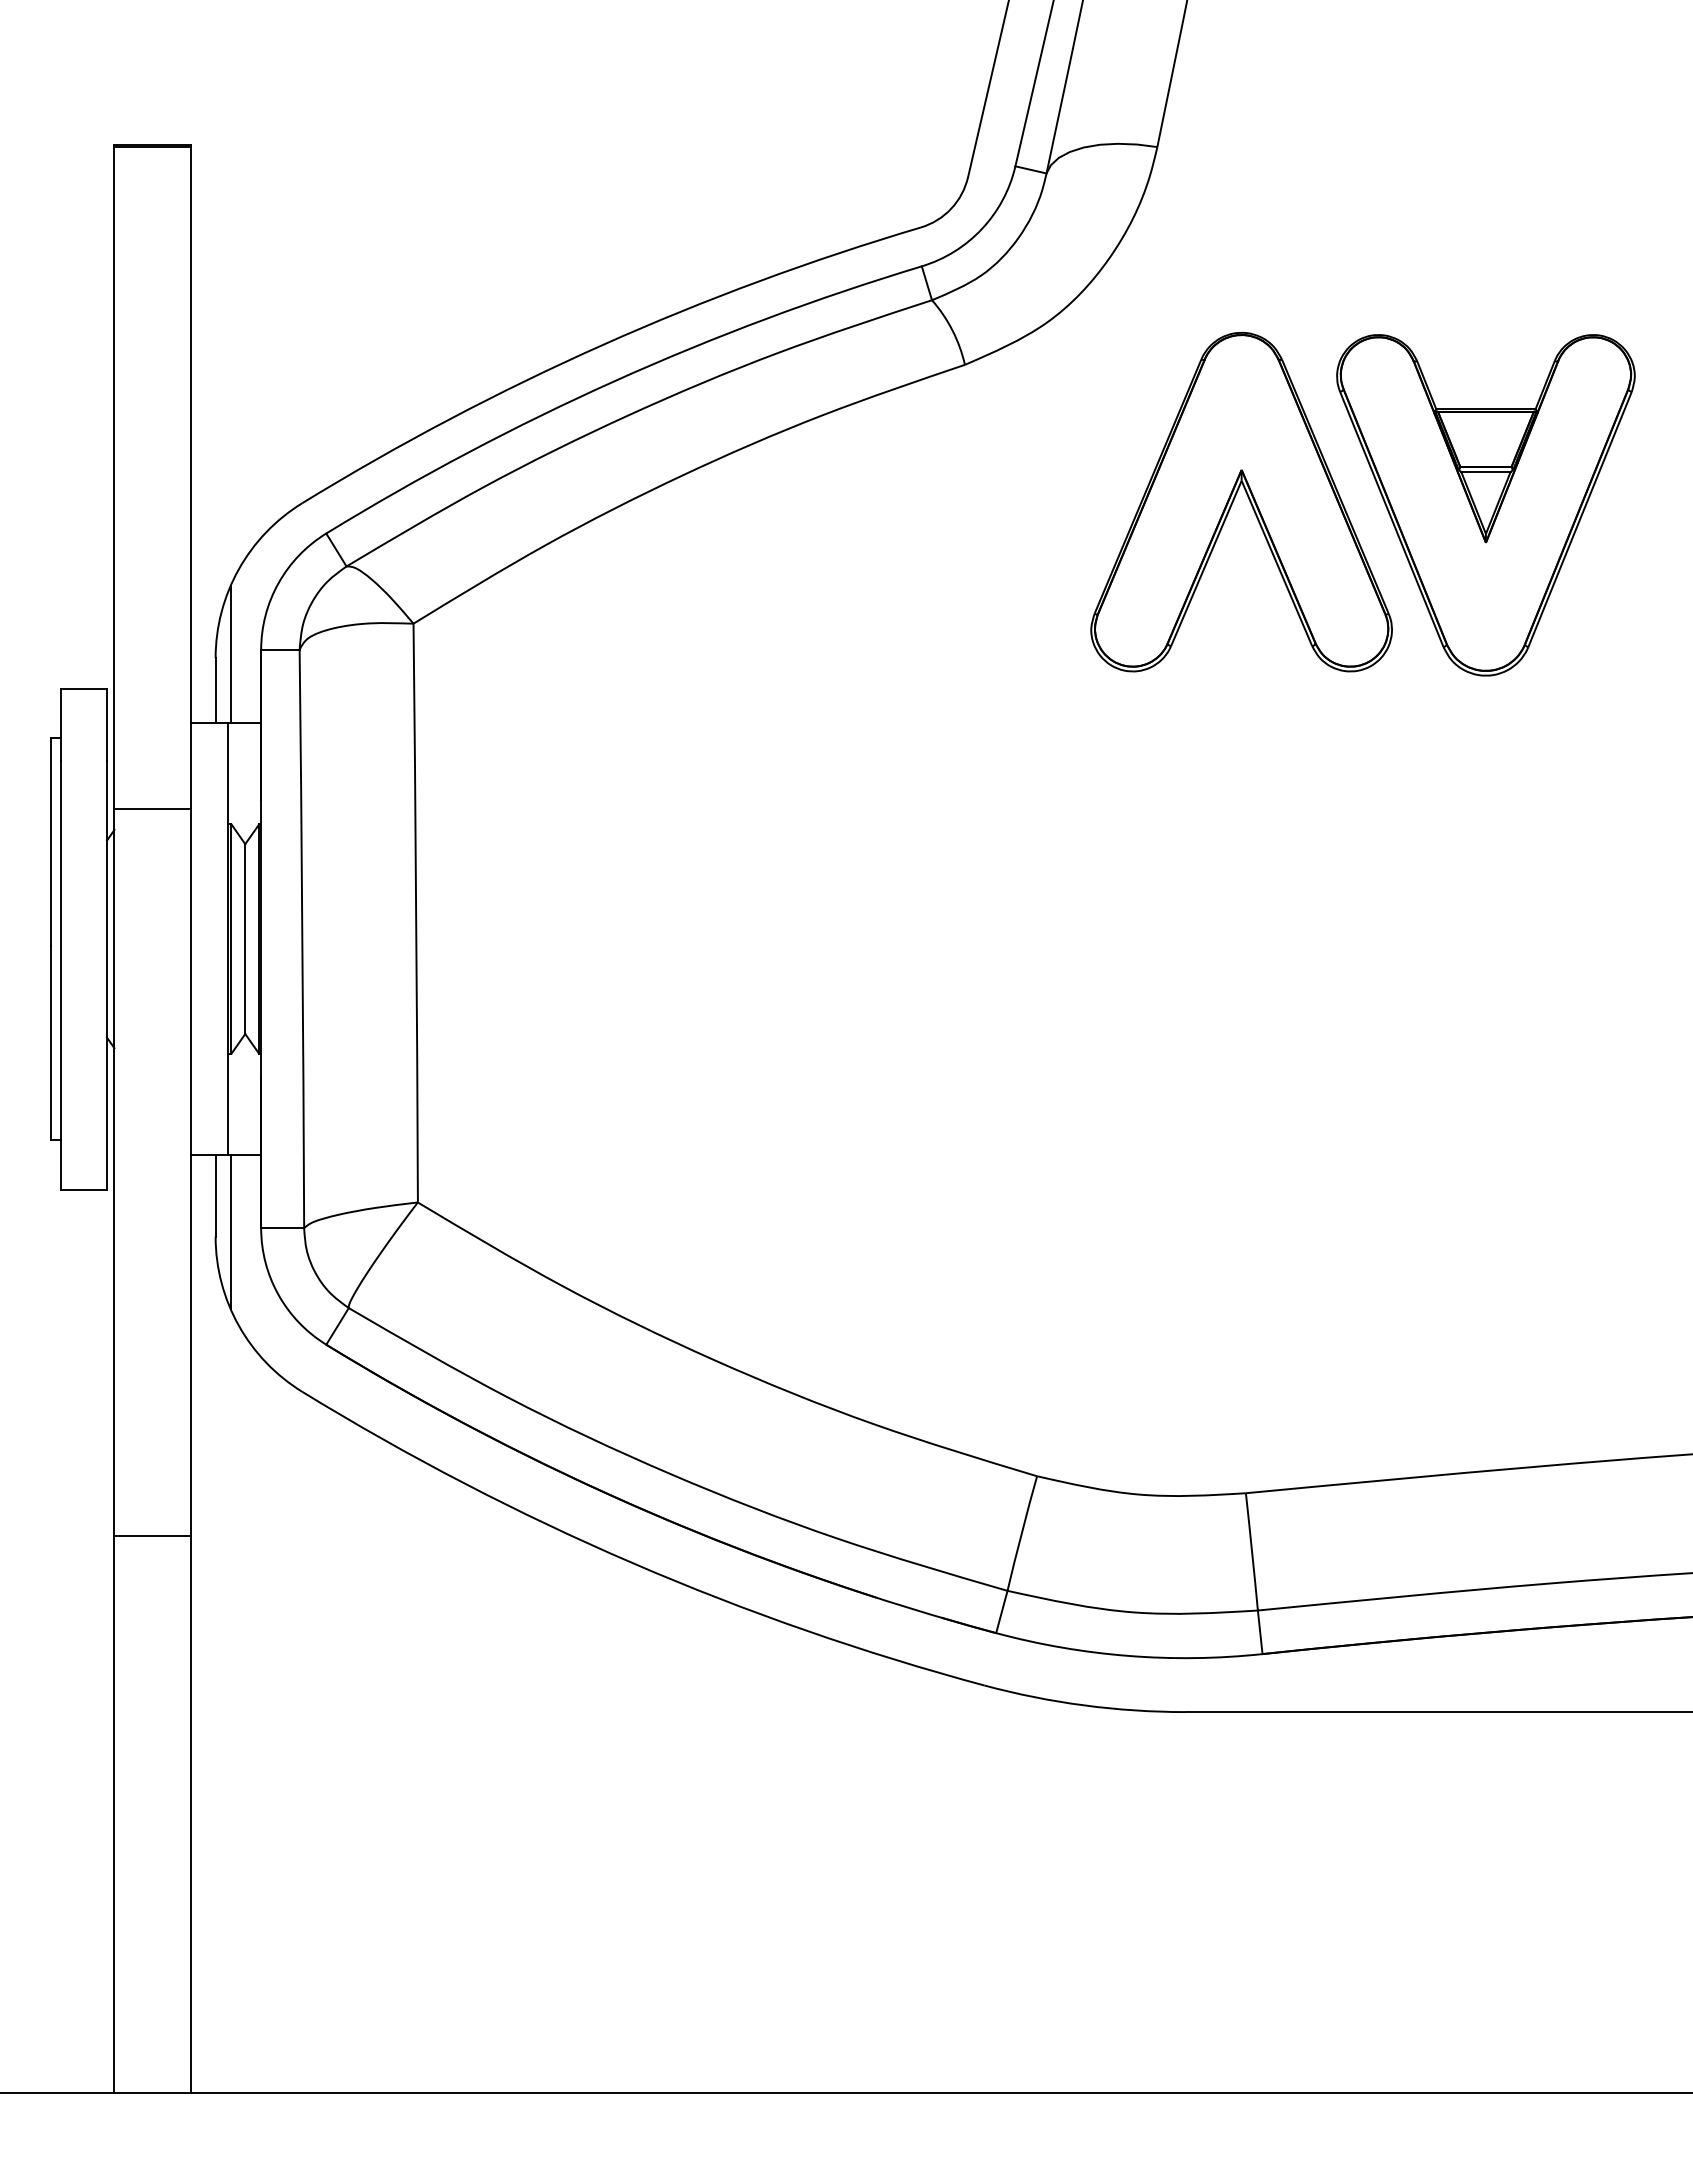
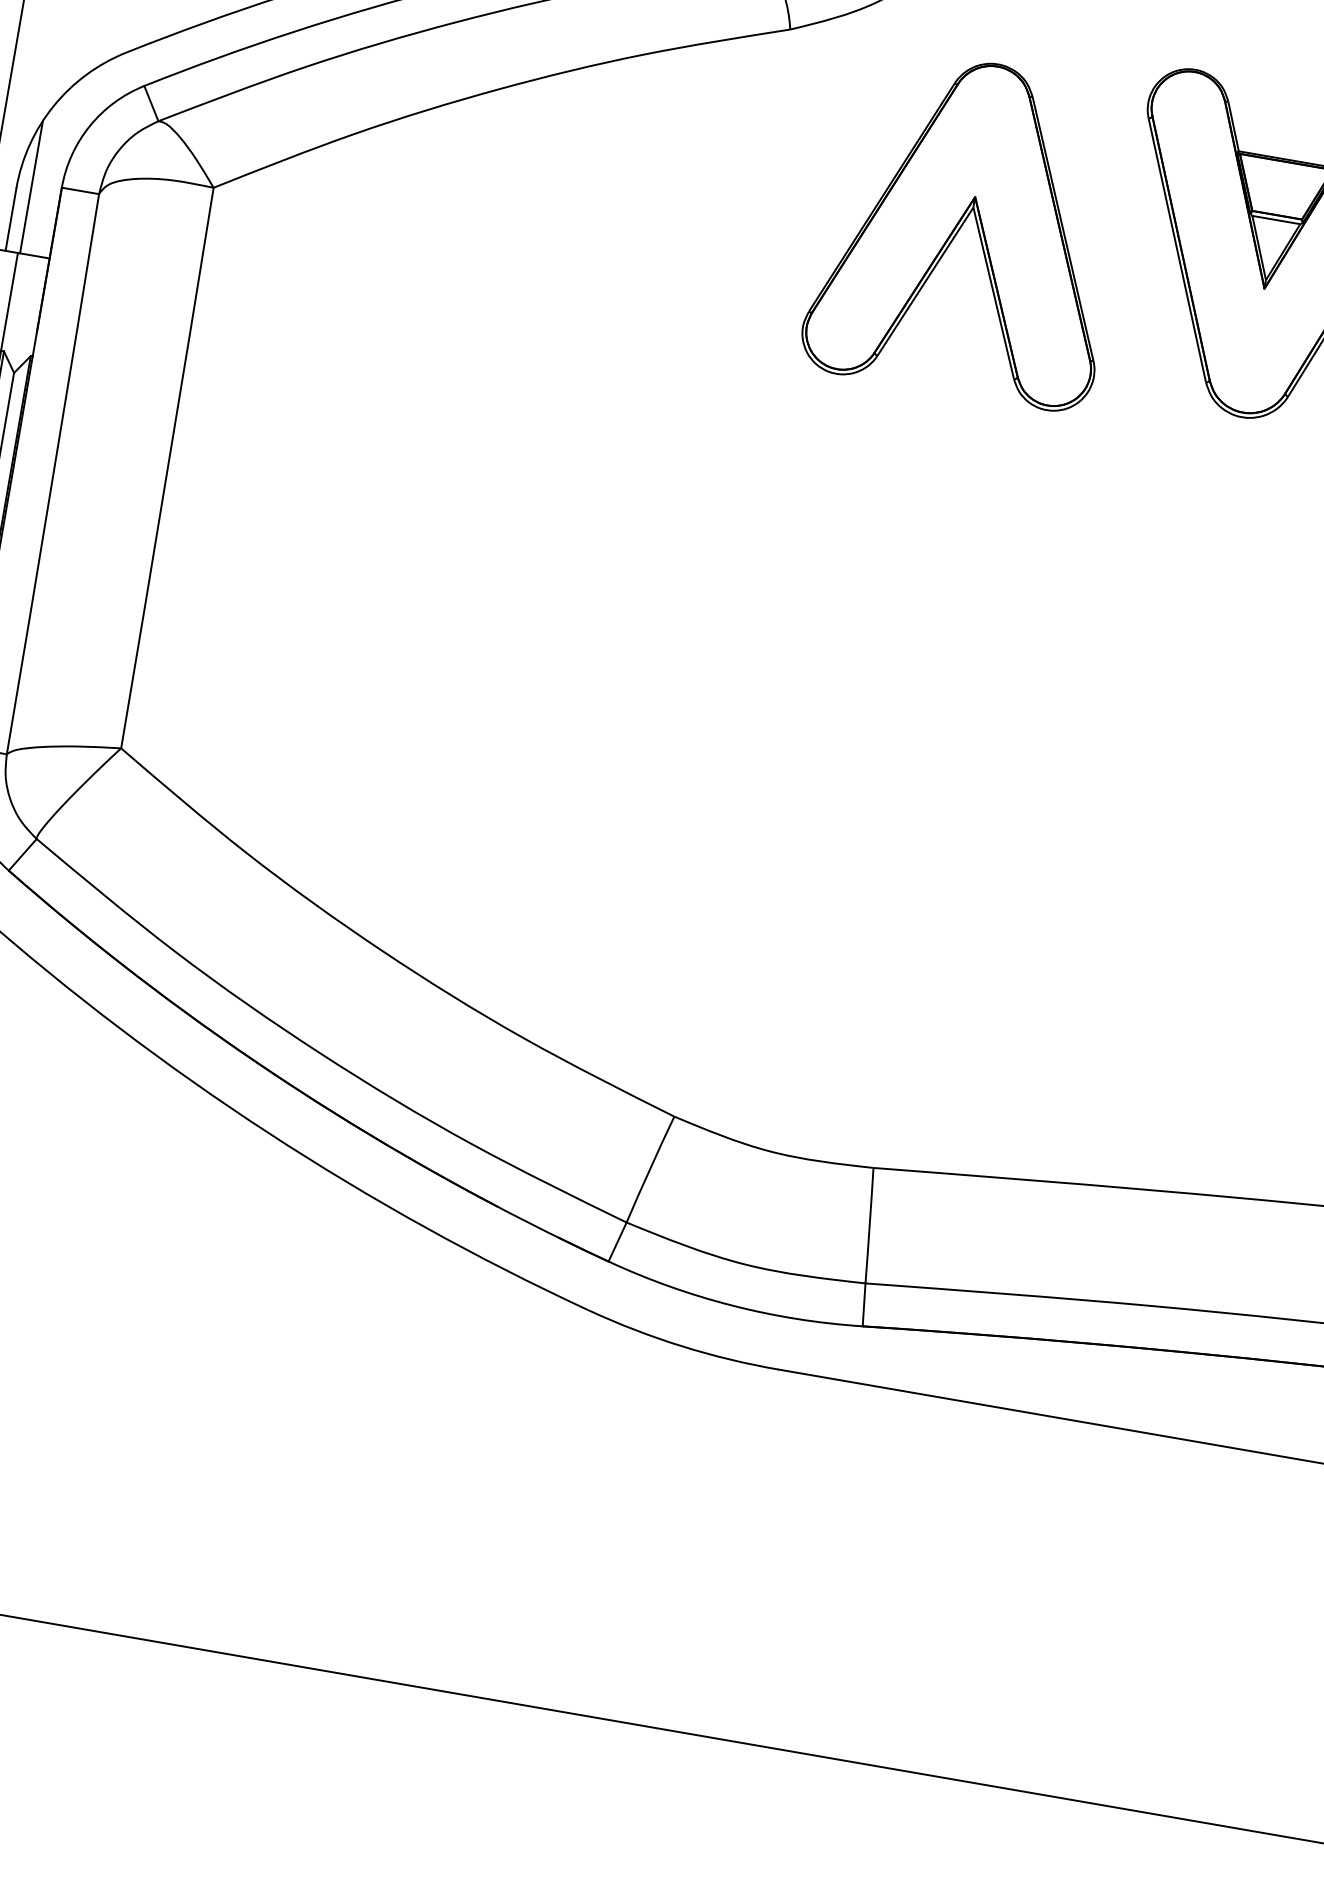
part: (1235, 498) -> (964, 223), moved

